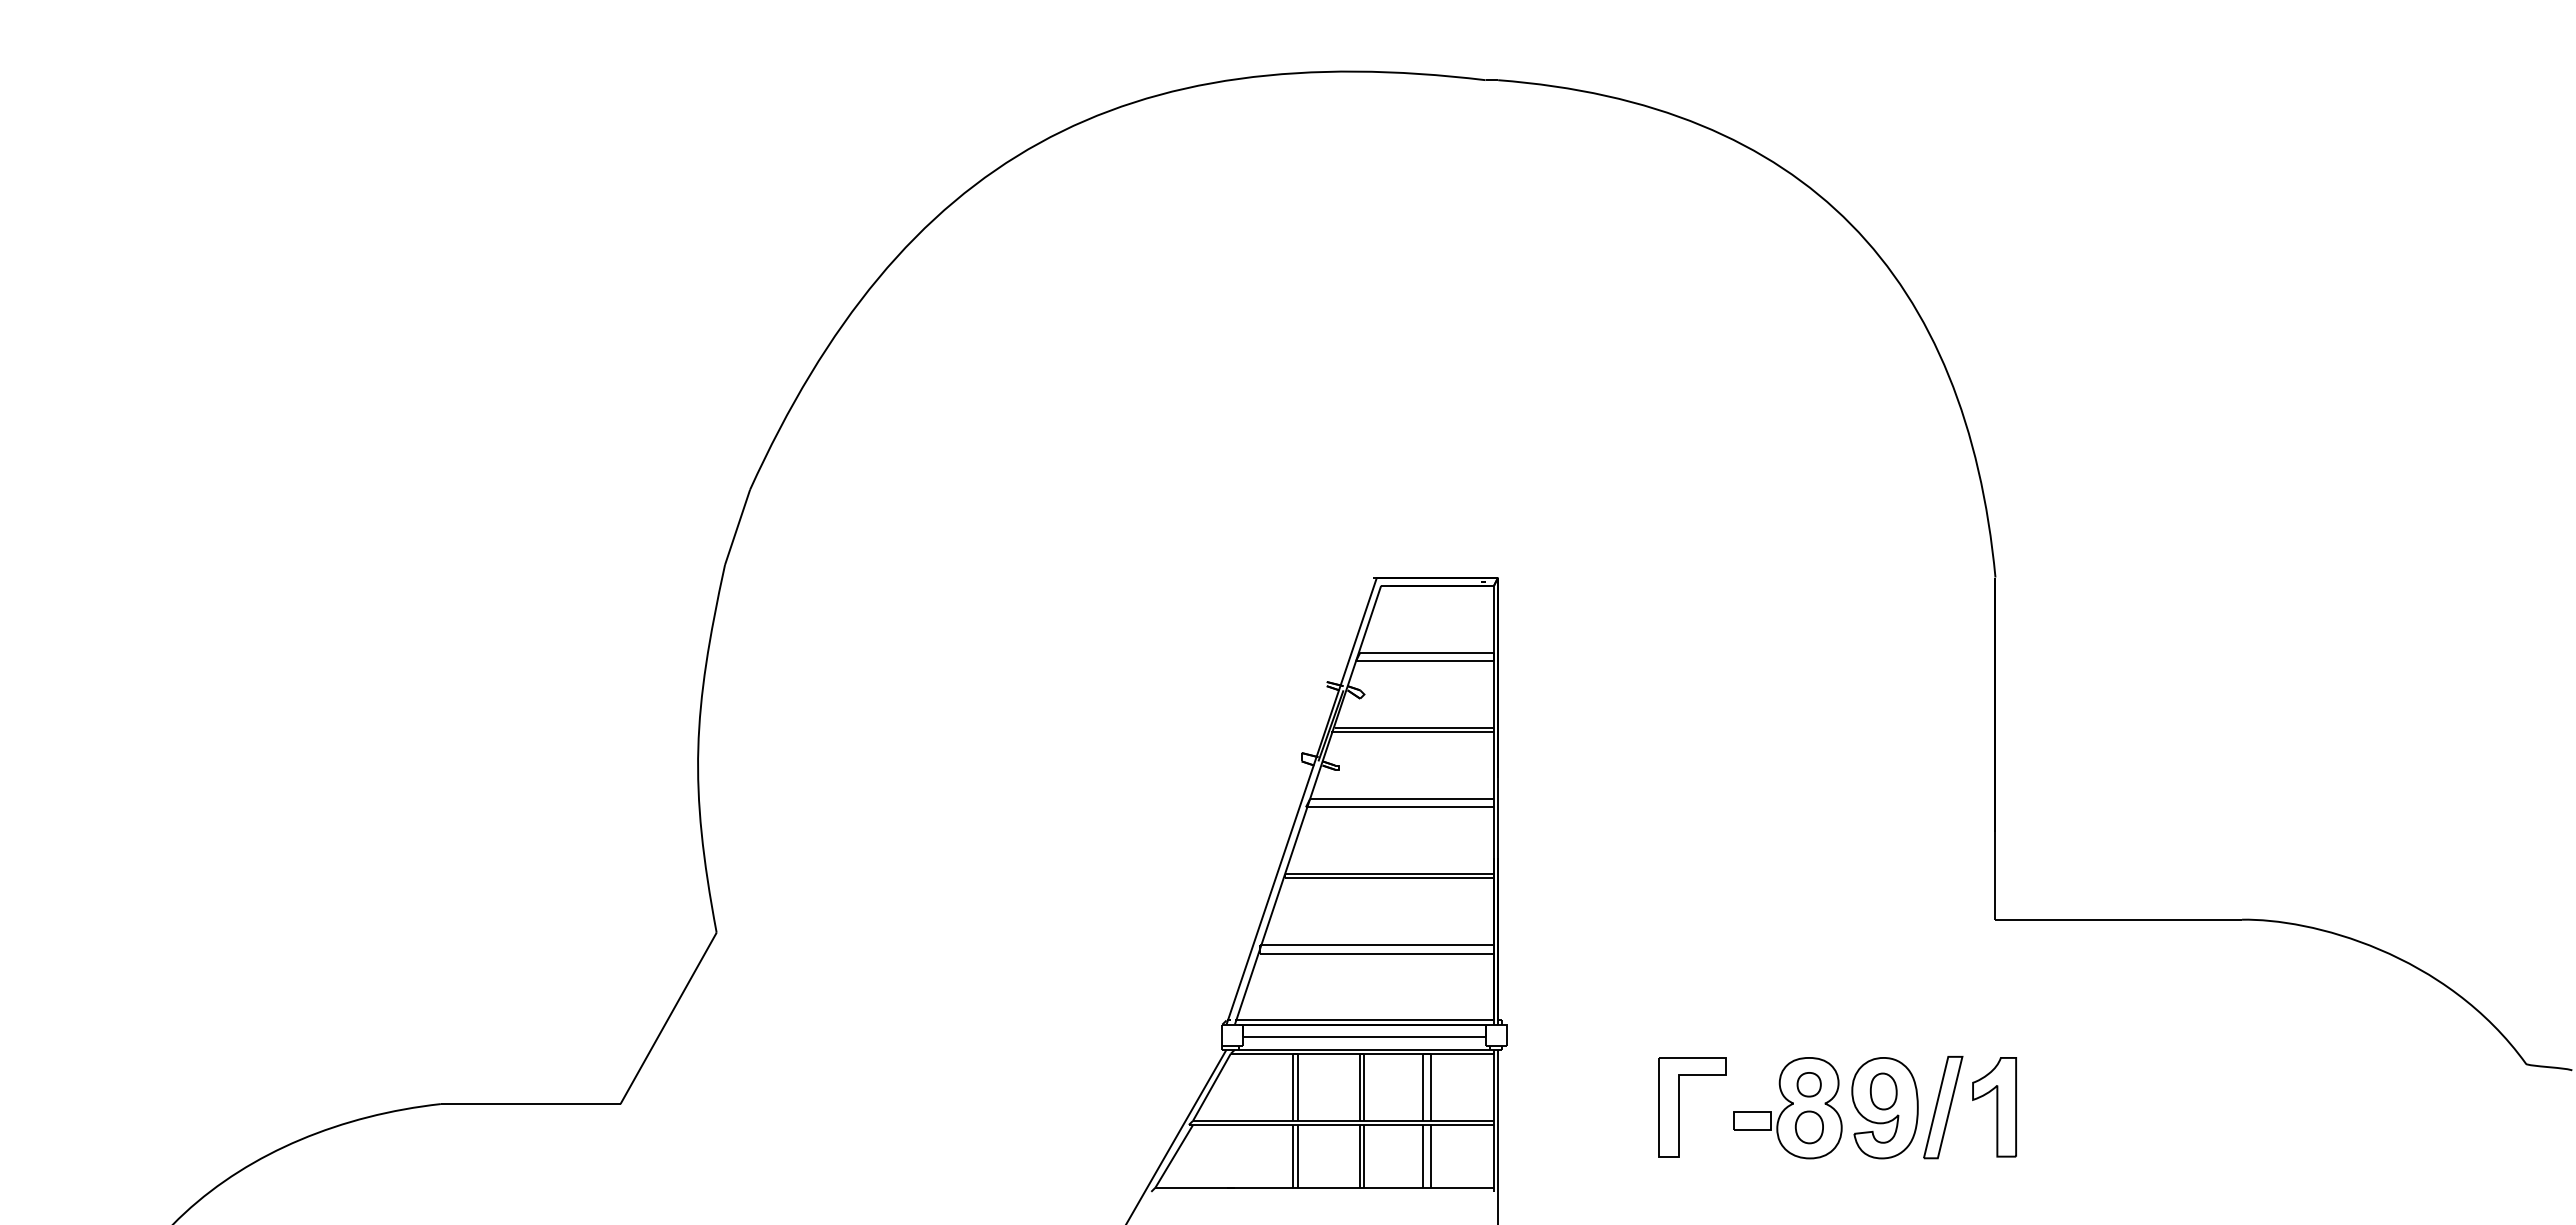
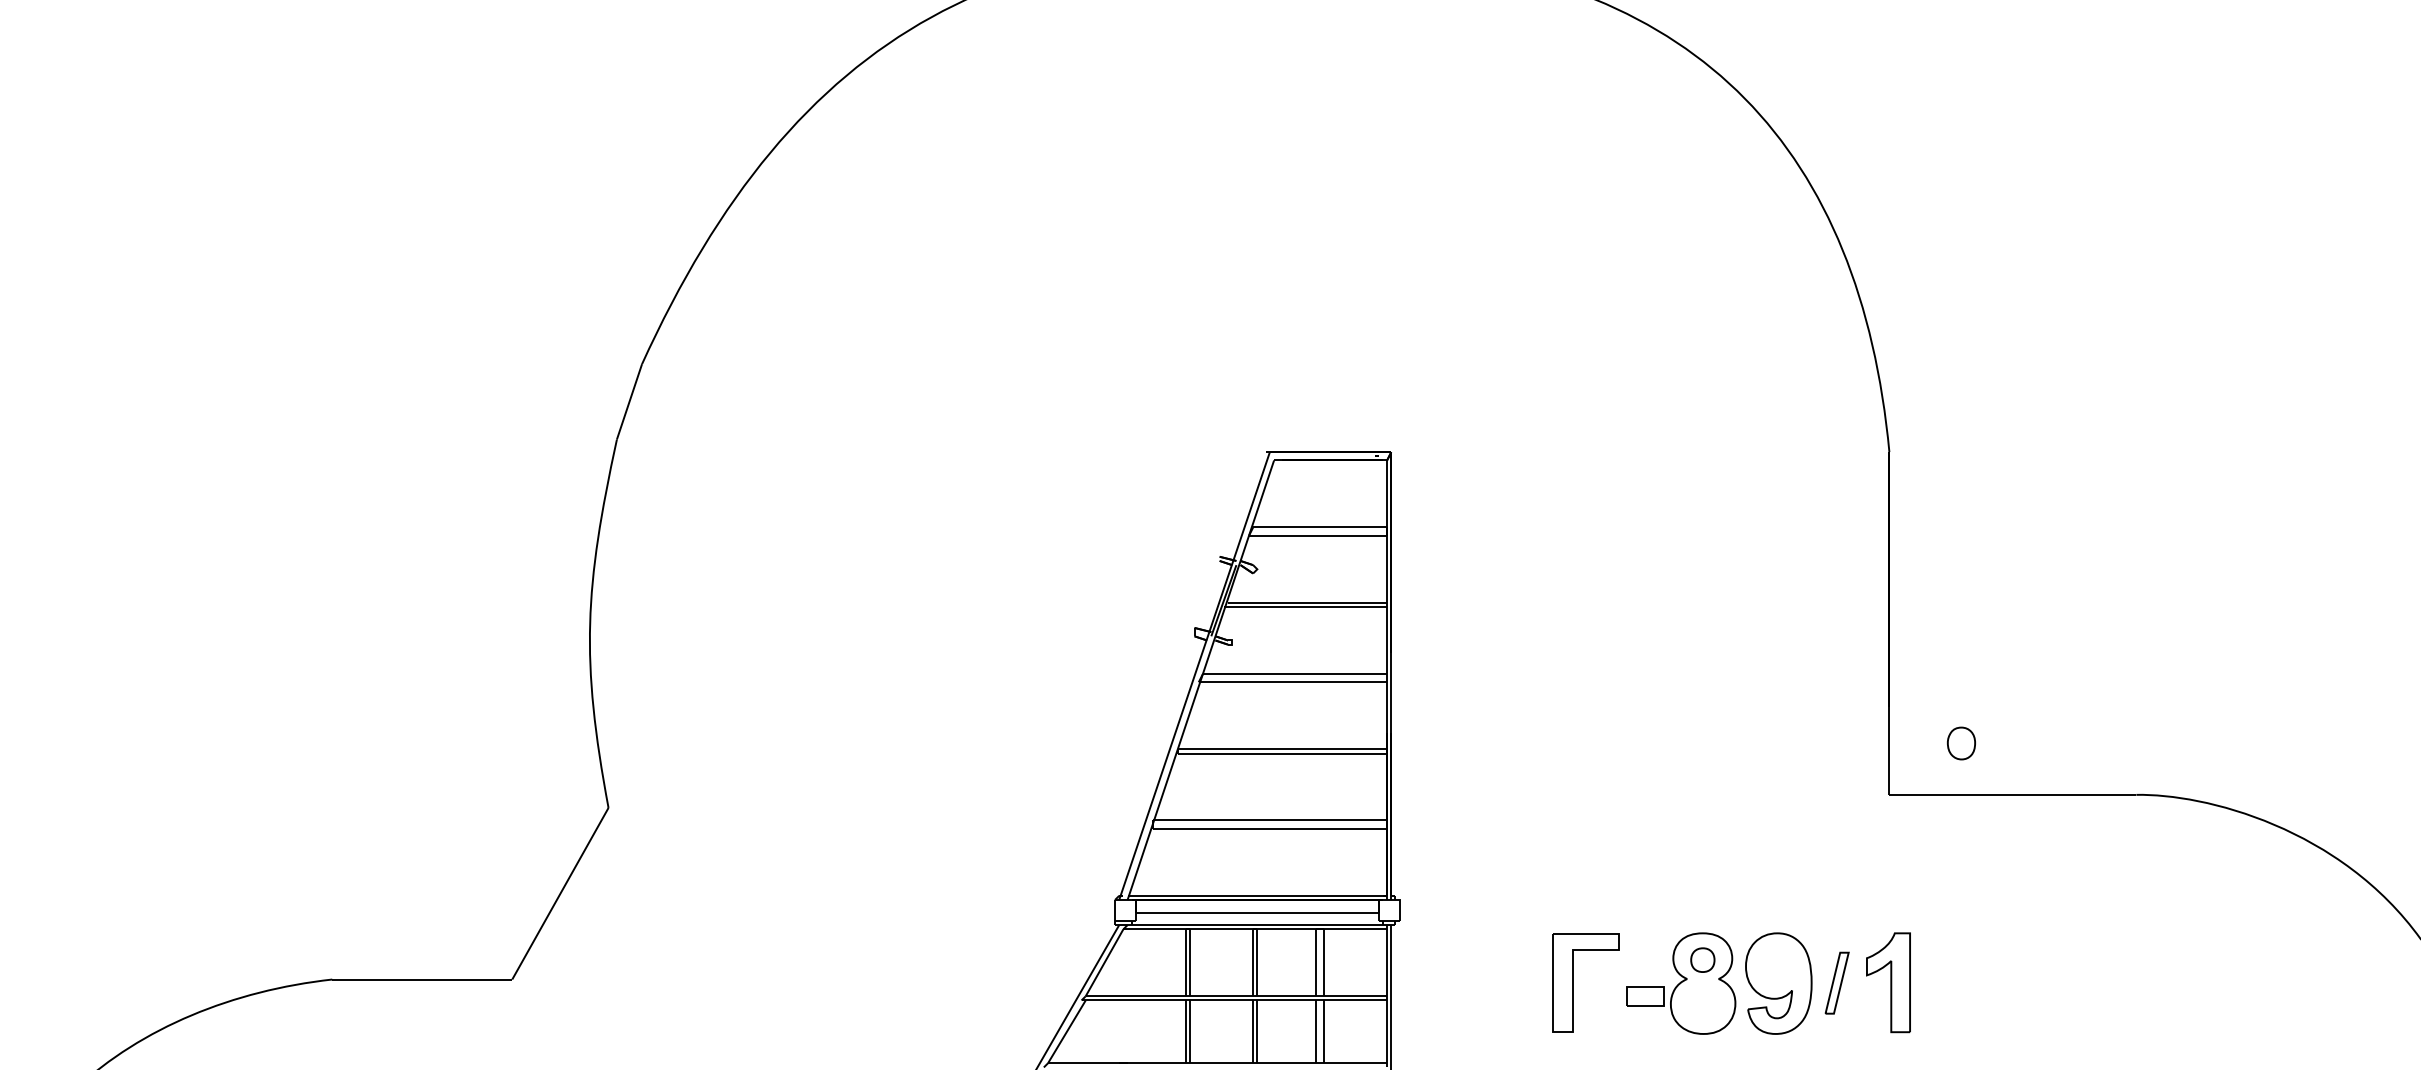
part: (1883, 1091) -> (1777, 966), removed
part: (1943, 1107) -> (1837, 982), size x0.6
part: (1808, 1127) -> (1960, 743), moved

